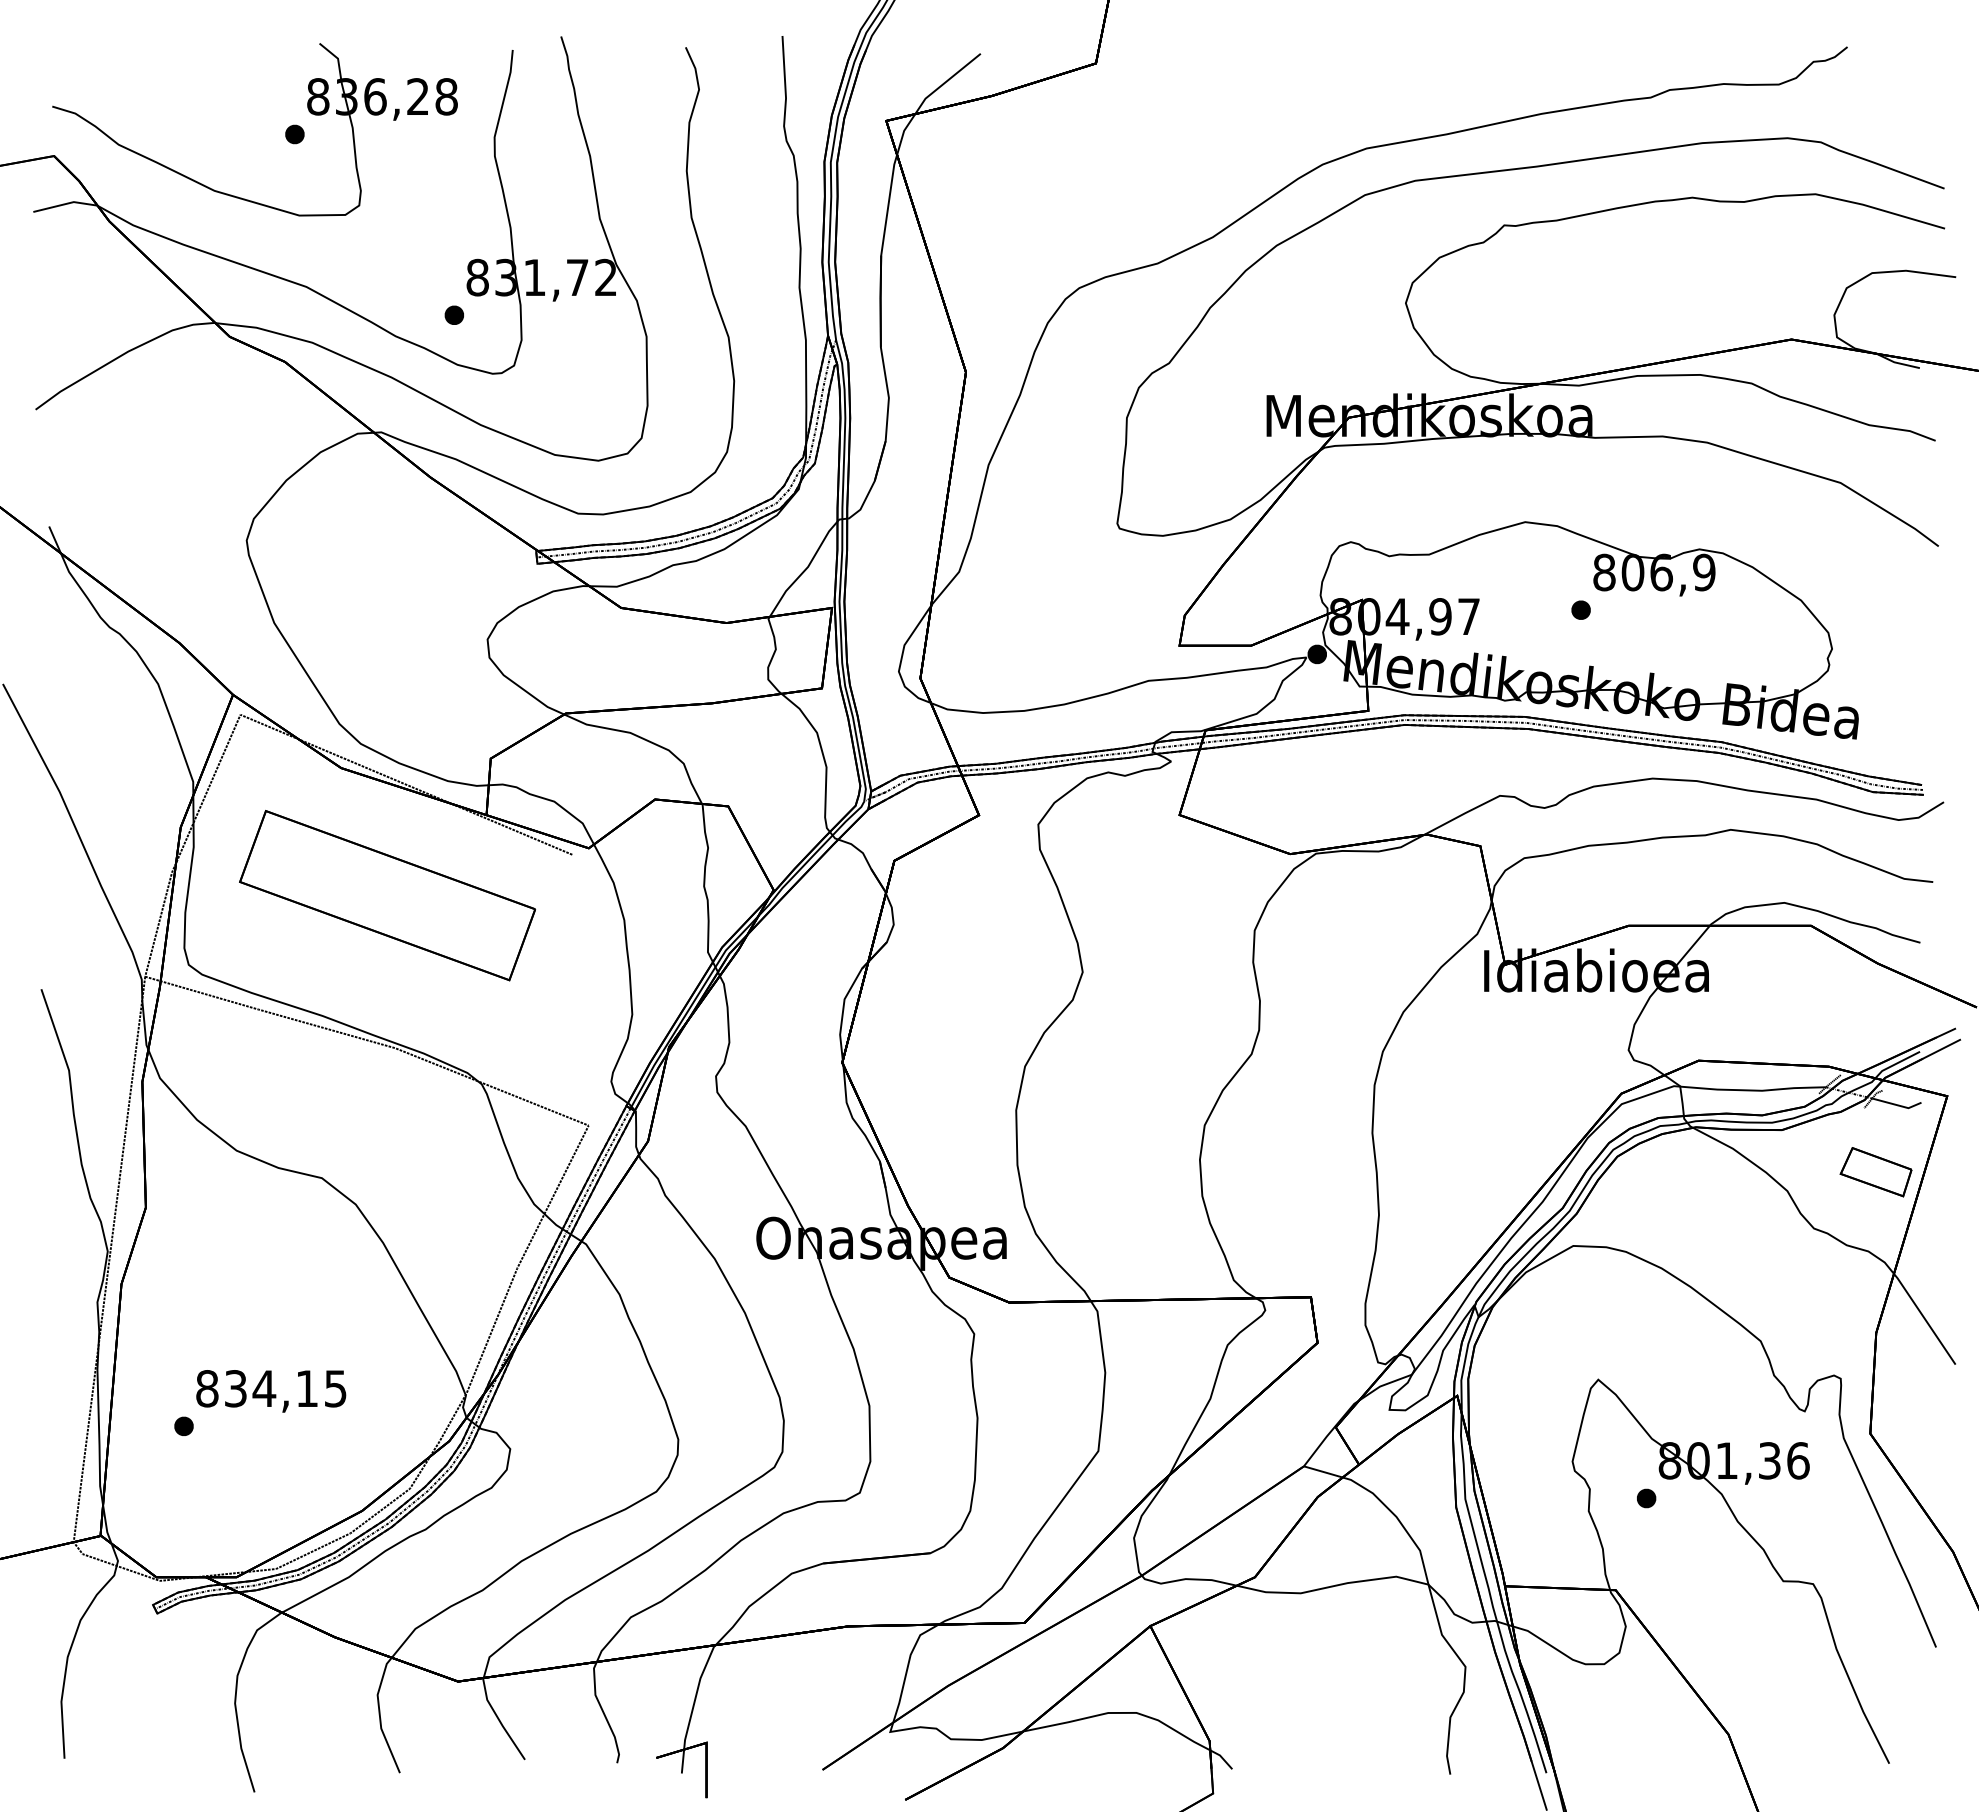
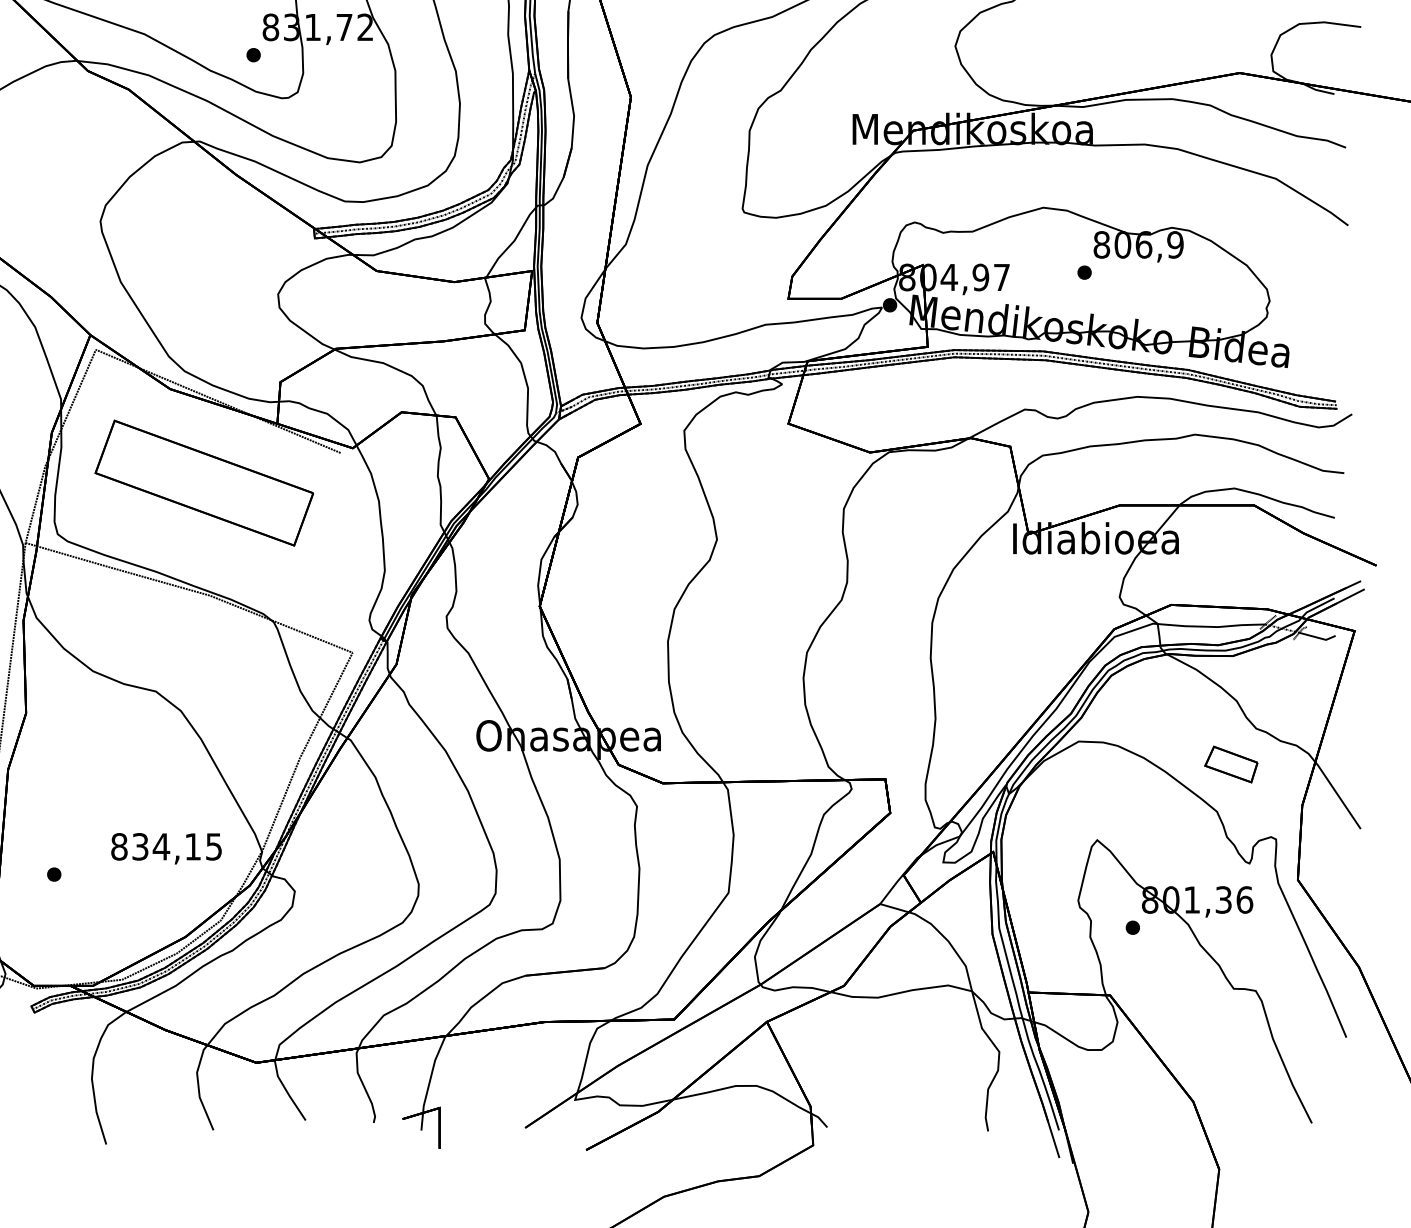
part: (1875, 1172) -> (1230, 764), moved
text: (271, 1391) -> (166, 848), moved

